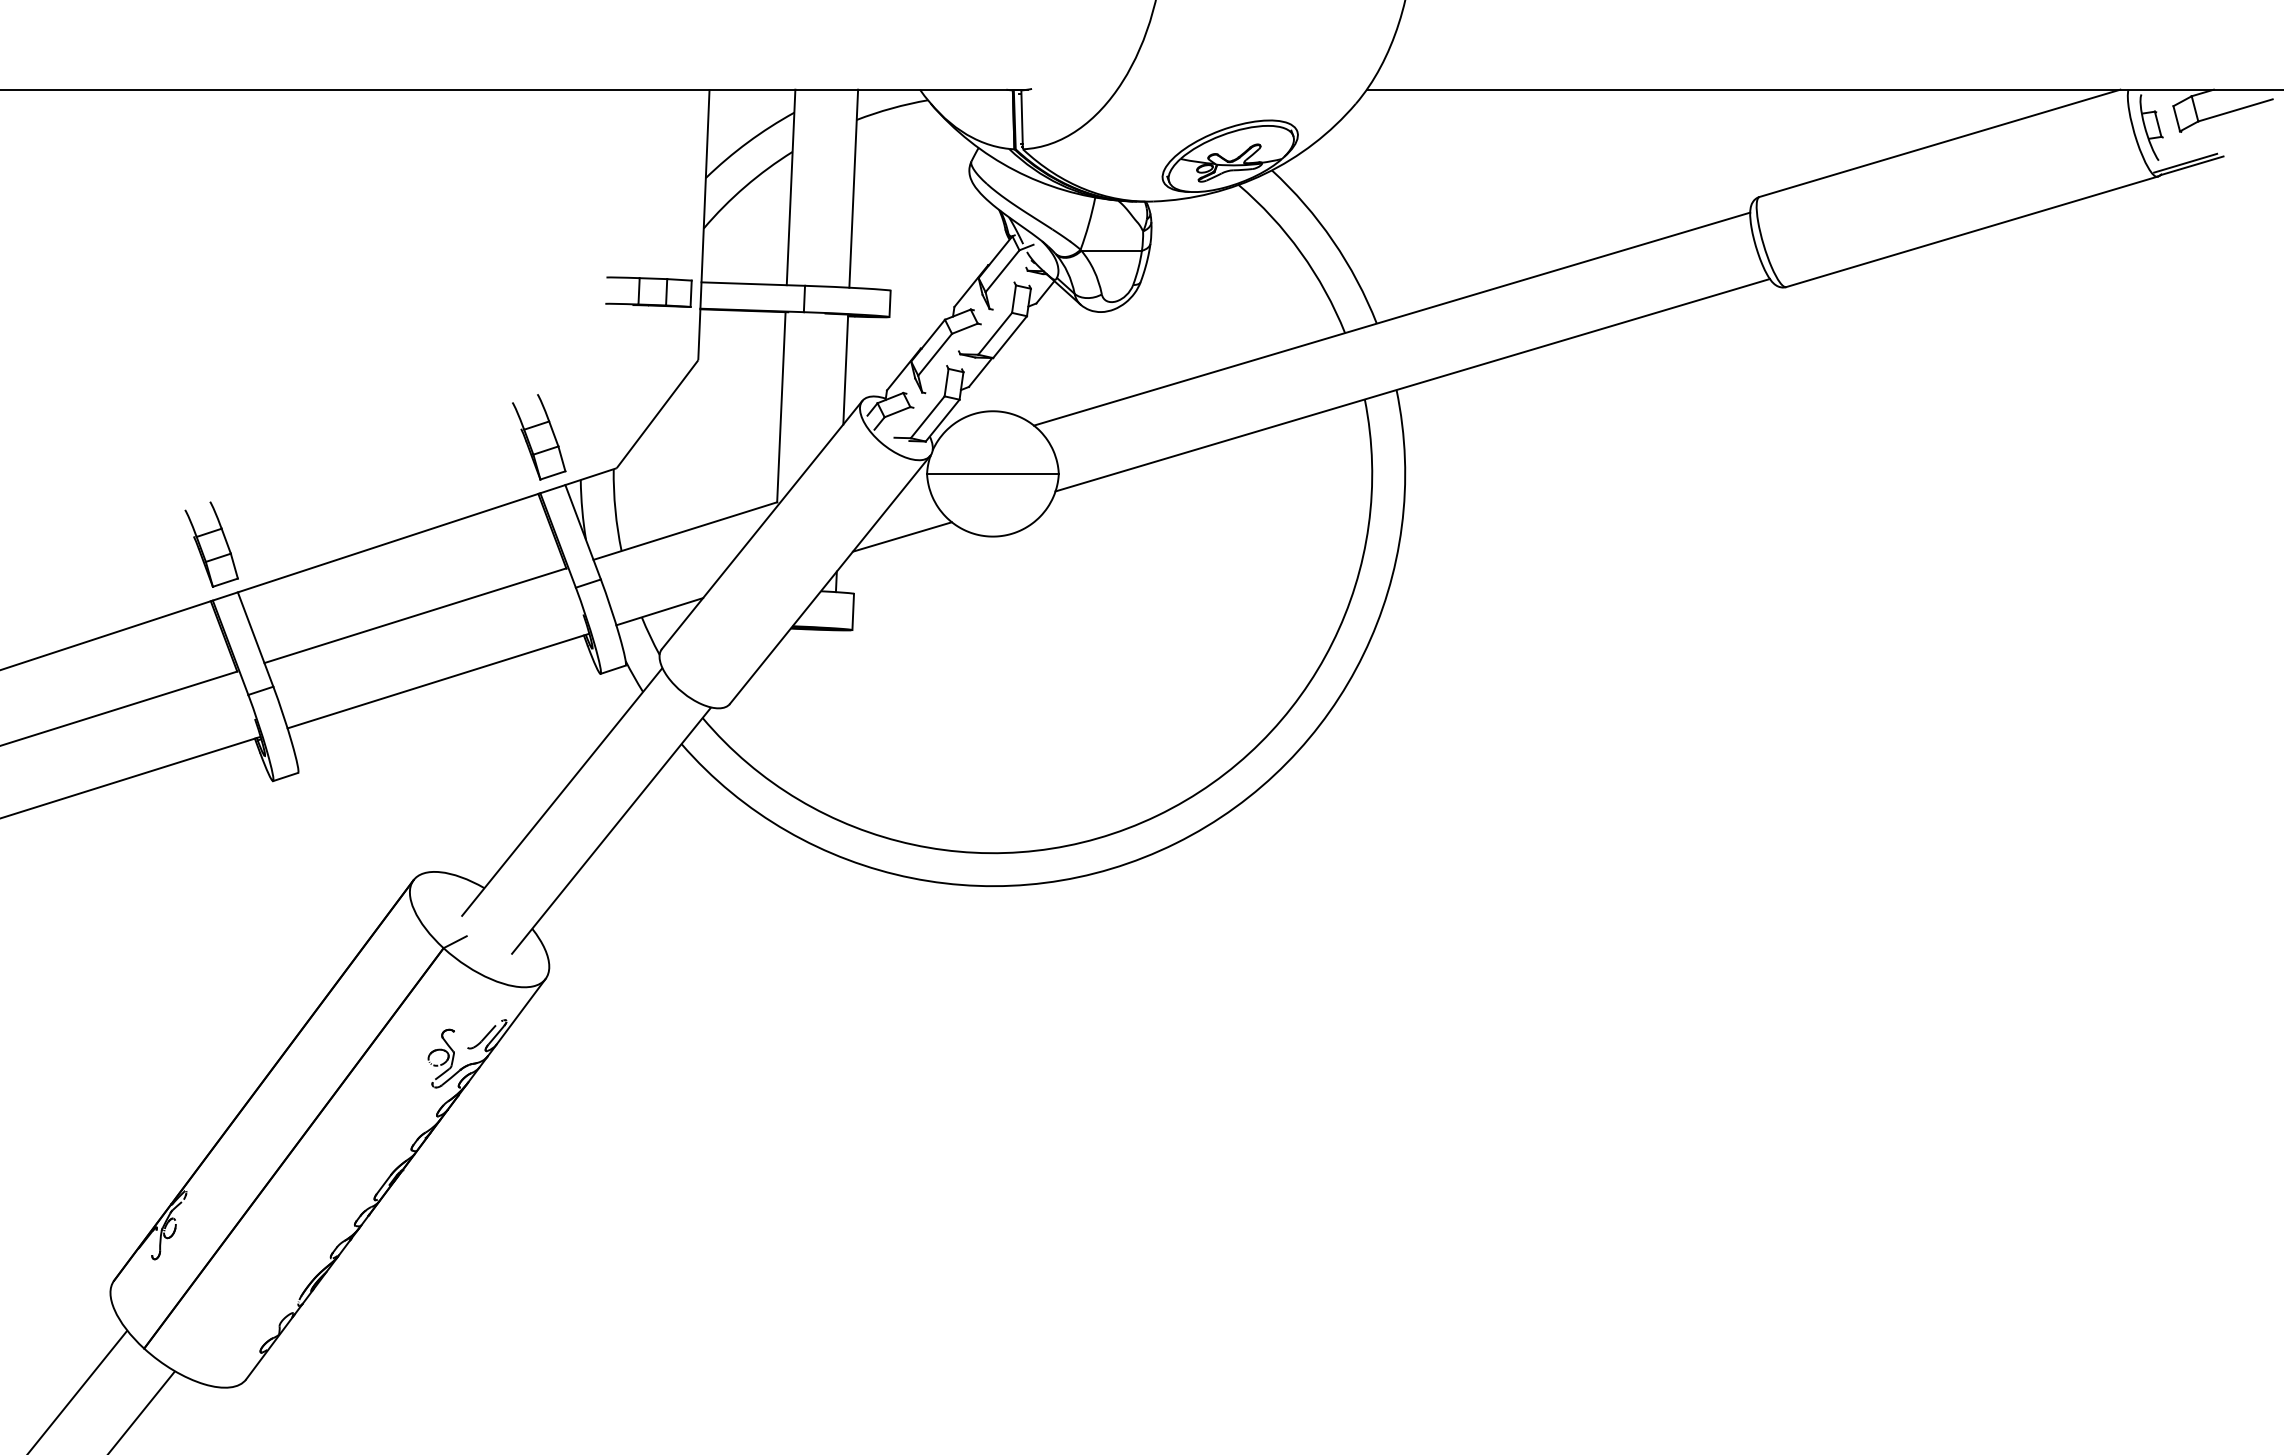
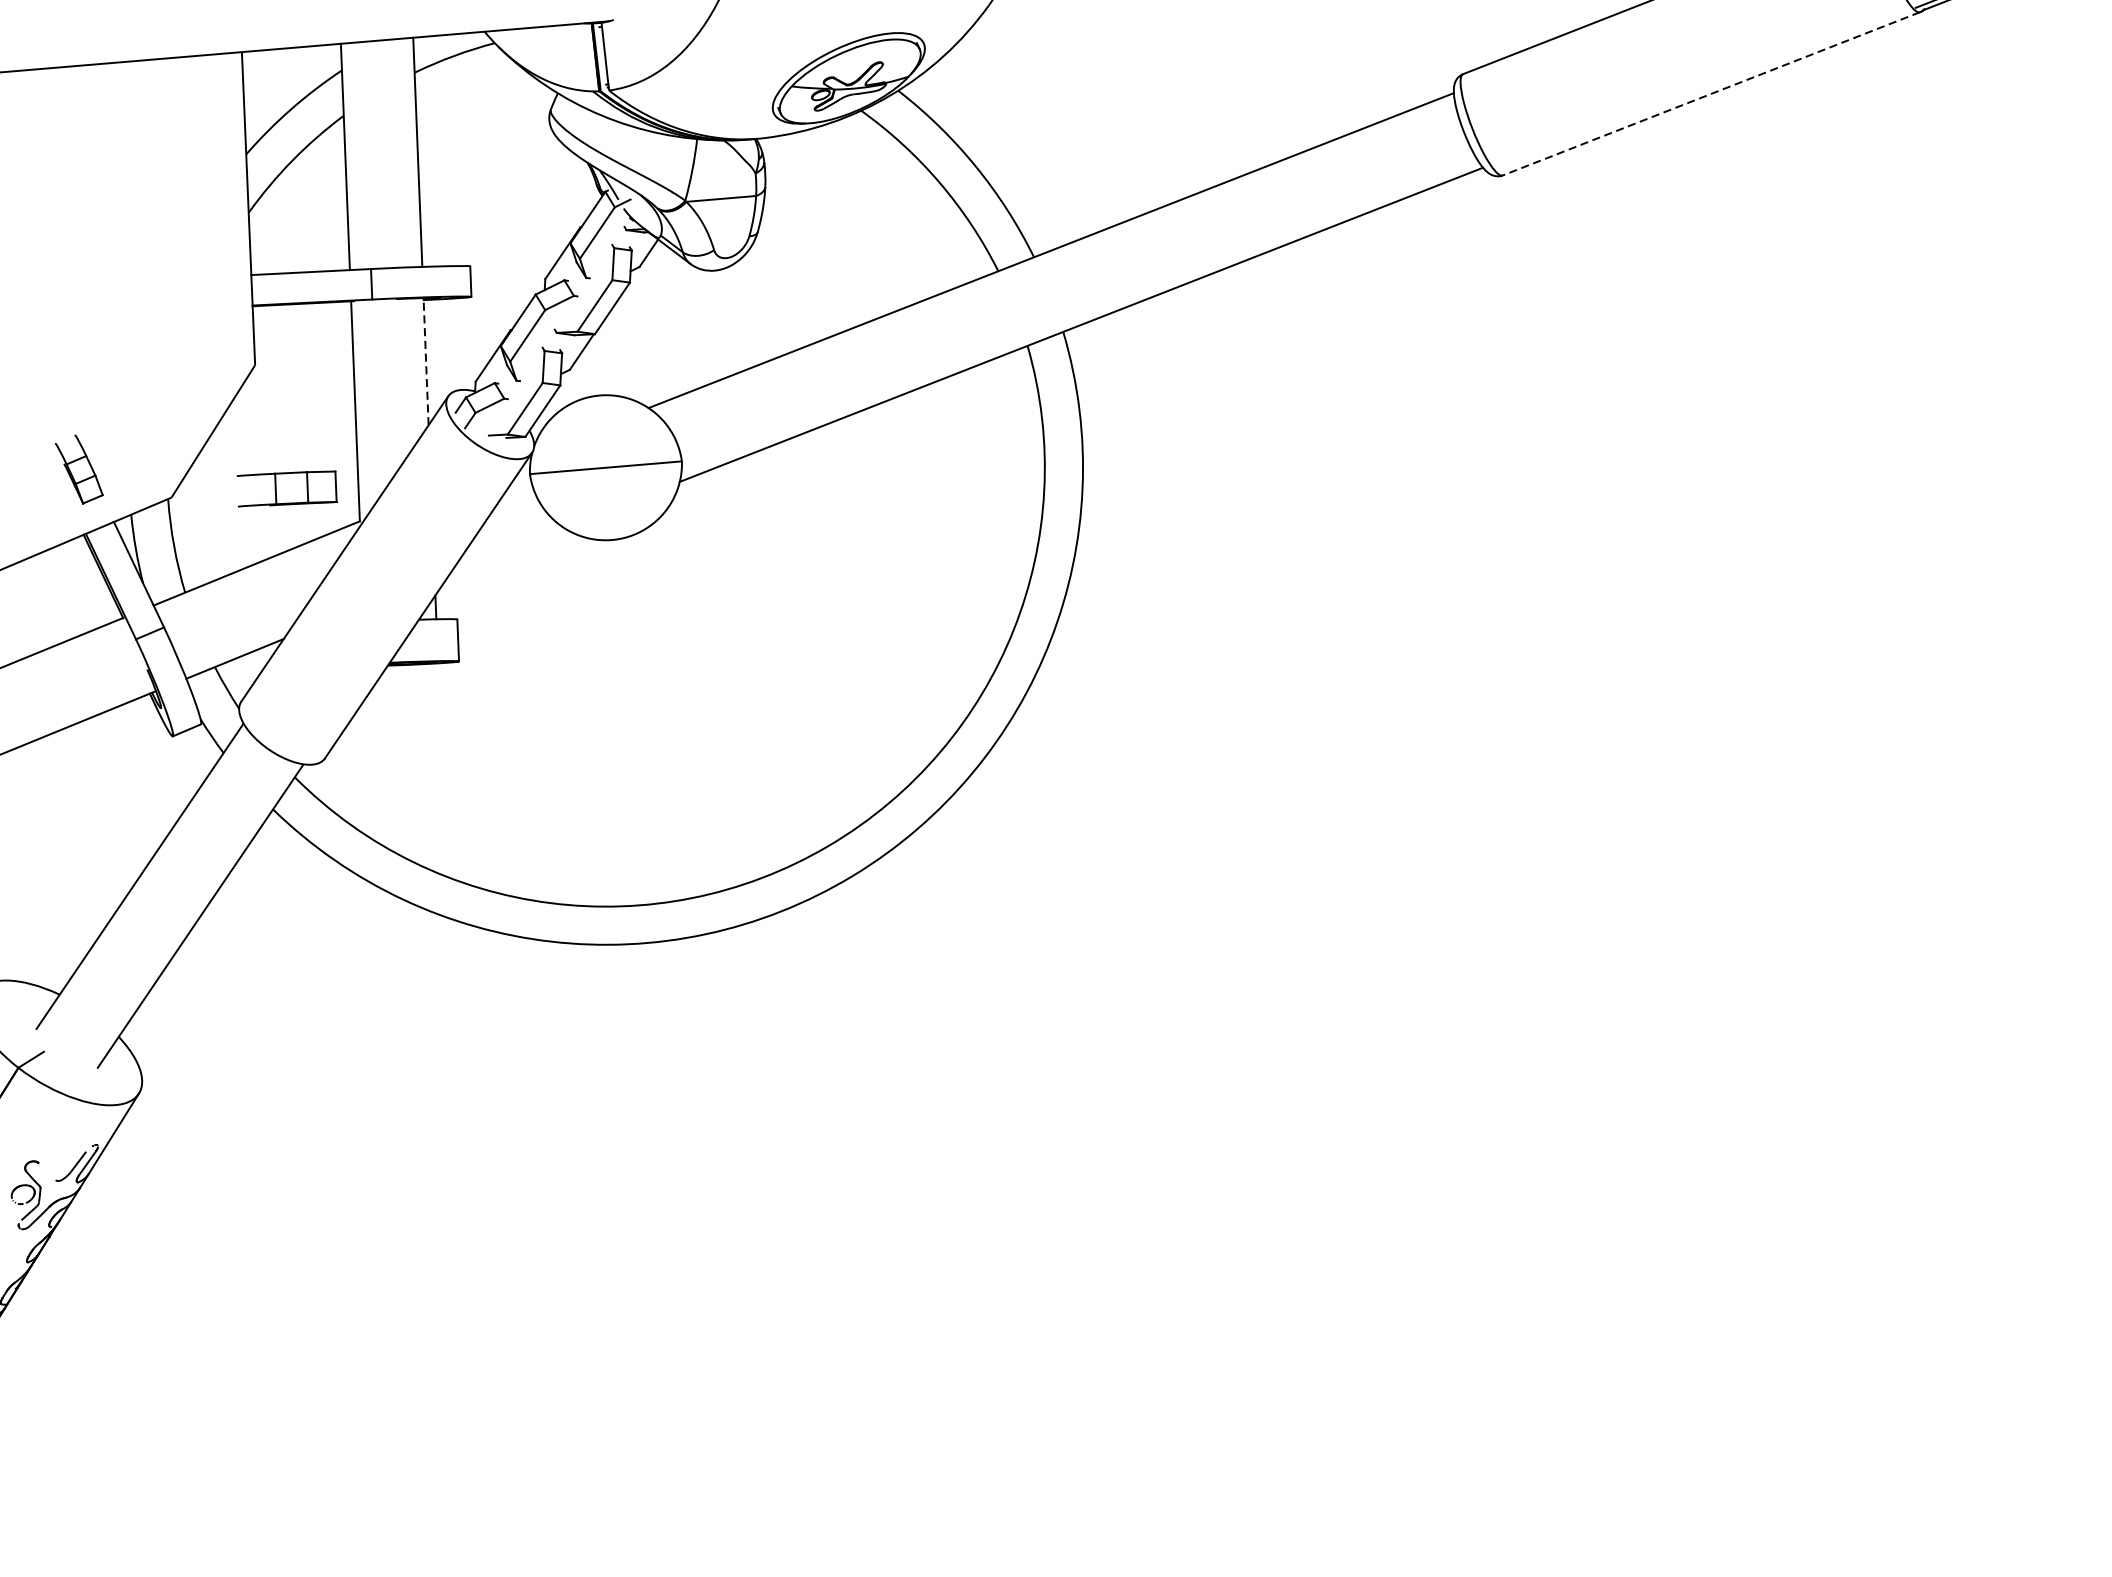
line: (1971, 231) -> (1710, 93), solid -> dashed
part: (648, 291) -> (286, 488), moved
line: (845, 369) -> (425, 361), solid -> dashed
part: (539, 437) -> (79, 469), size x0.7
line: (901, 536) -> (506, 548), removed

